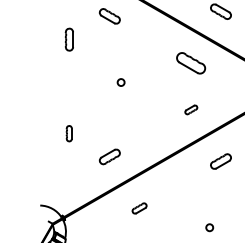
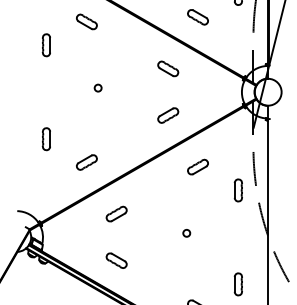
part: (191, 62) -> (168, 68), size x0.71
part: (191, 109) -> (168, 115), size x1.67
part: (68, 133) -> (45, 139), size x1.43
part: (139, 207) -> (116, 213), size x1.43

